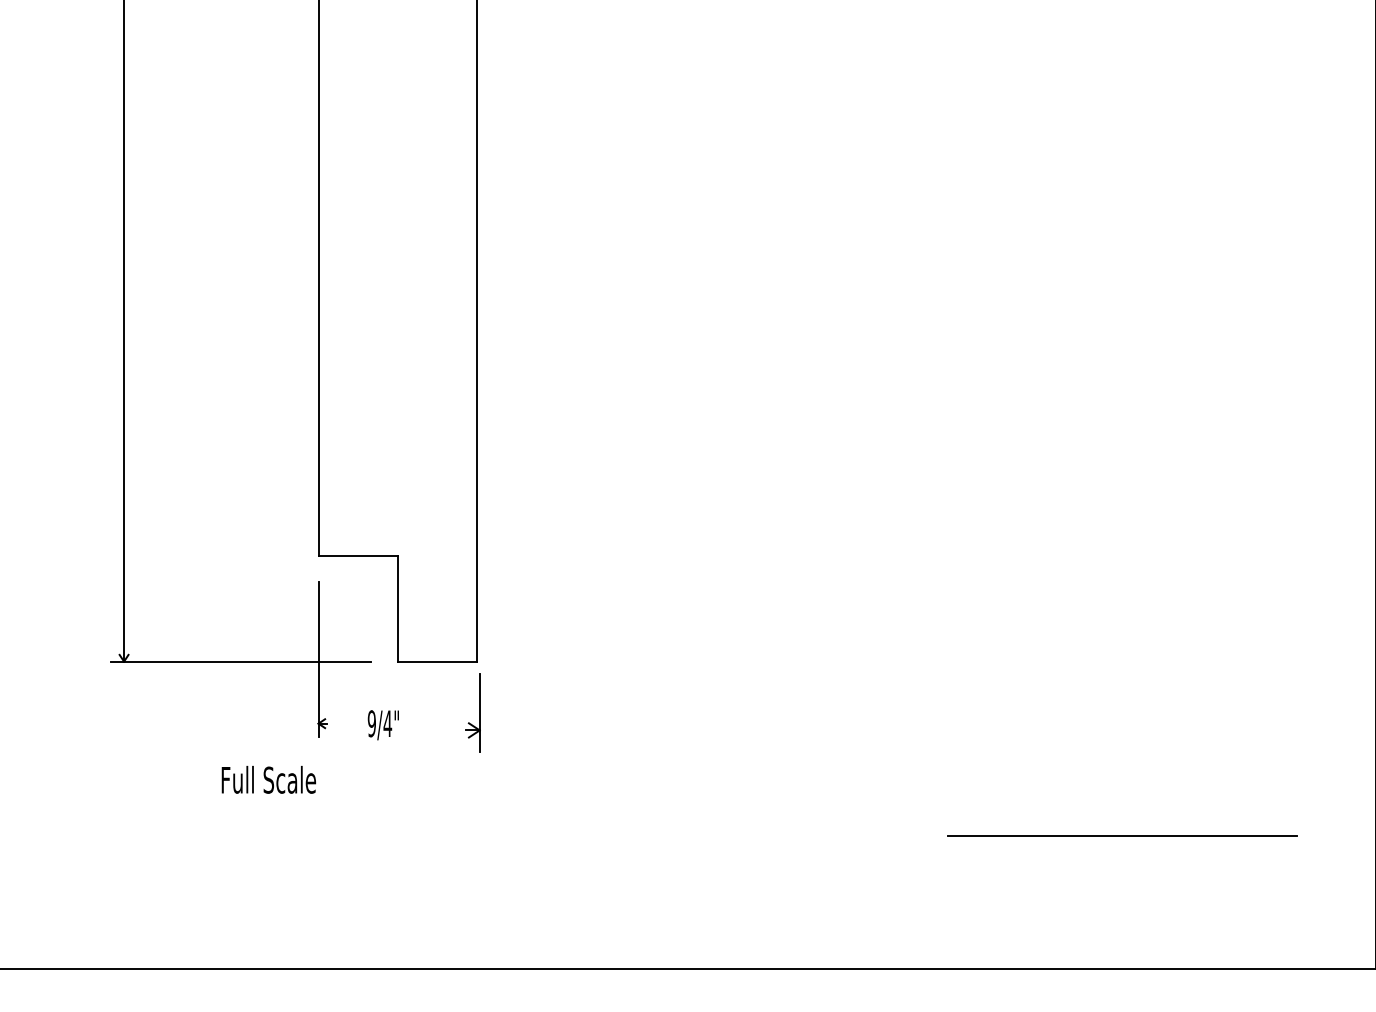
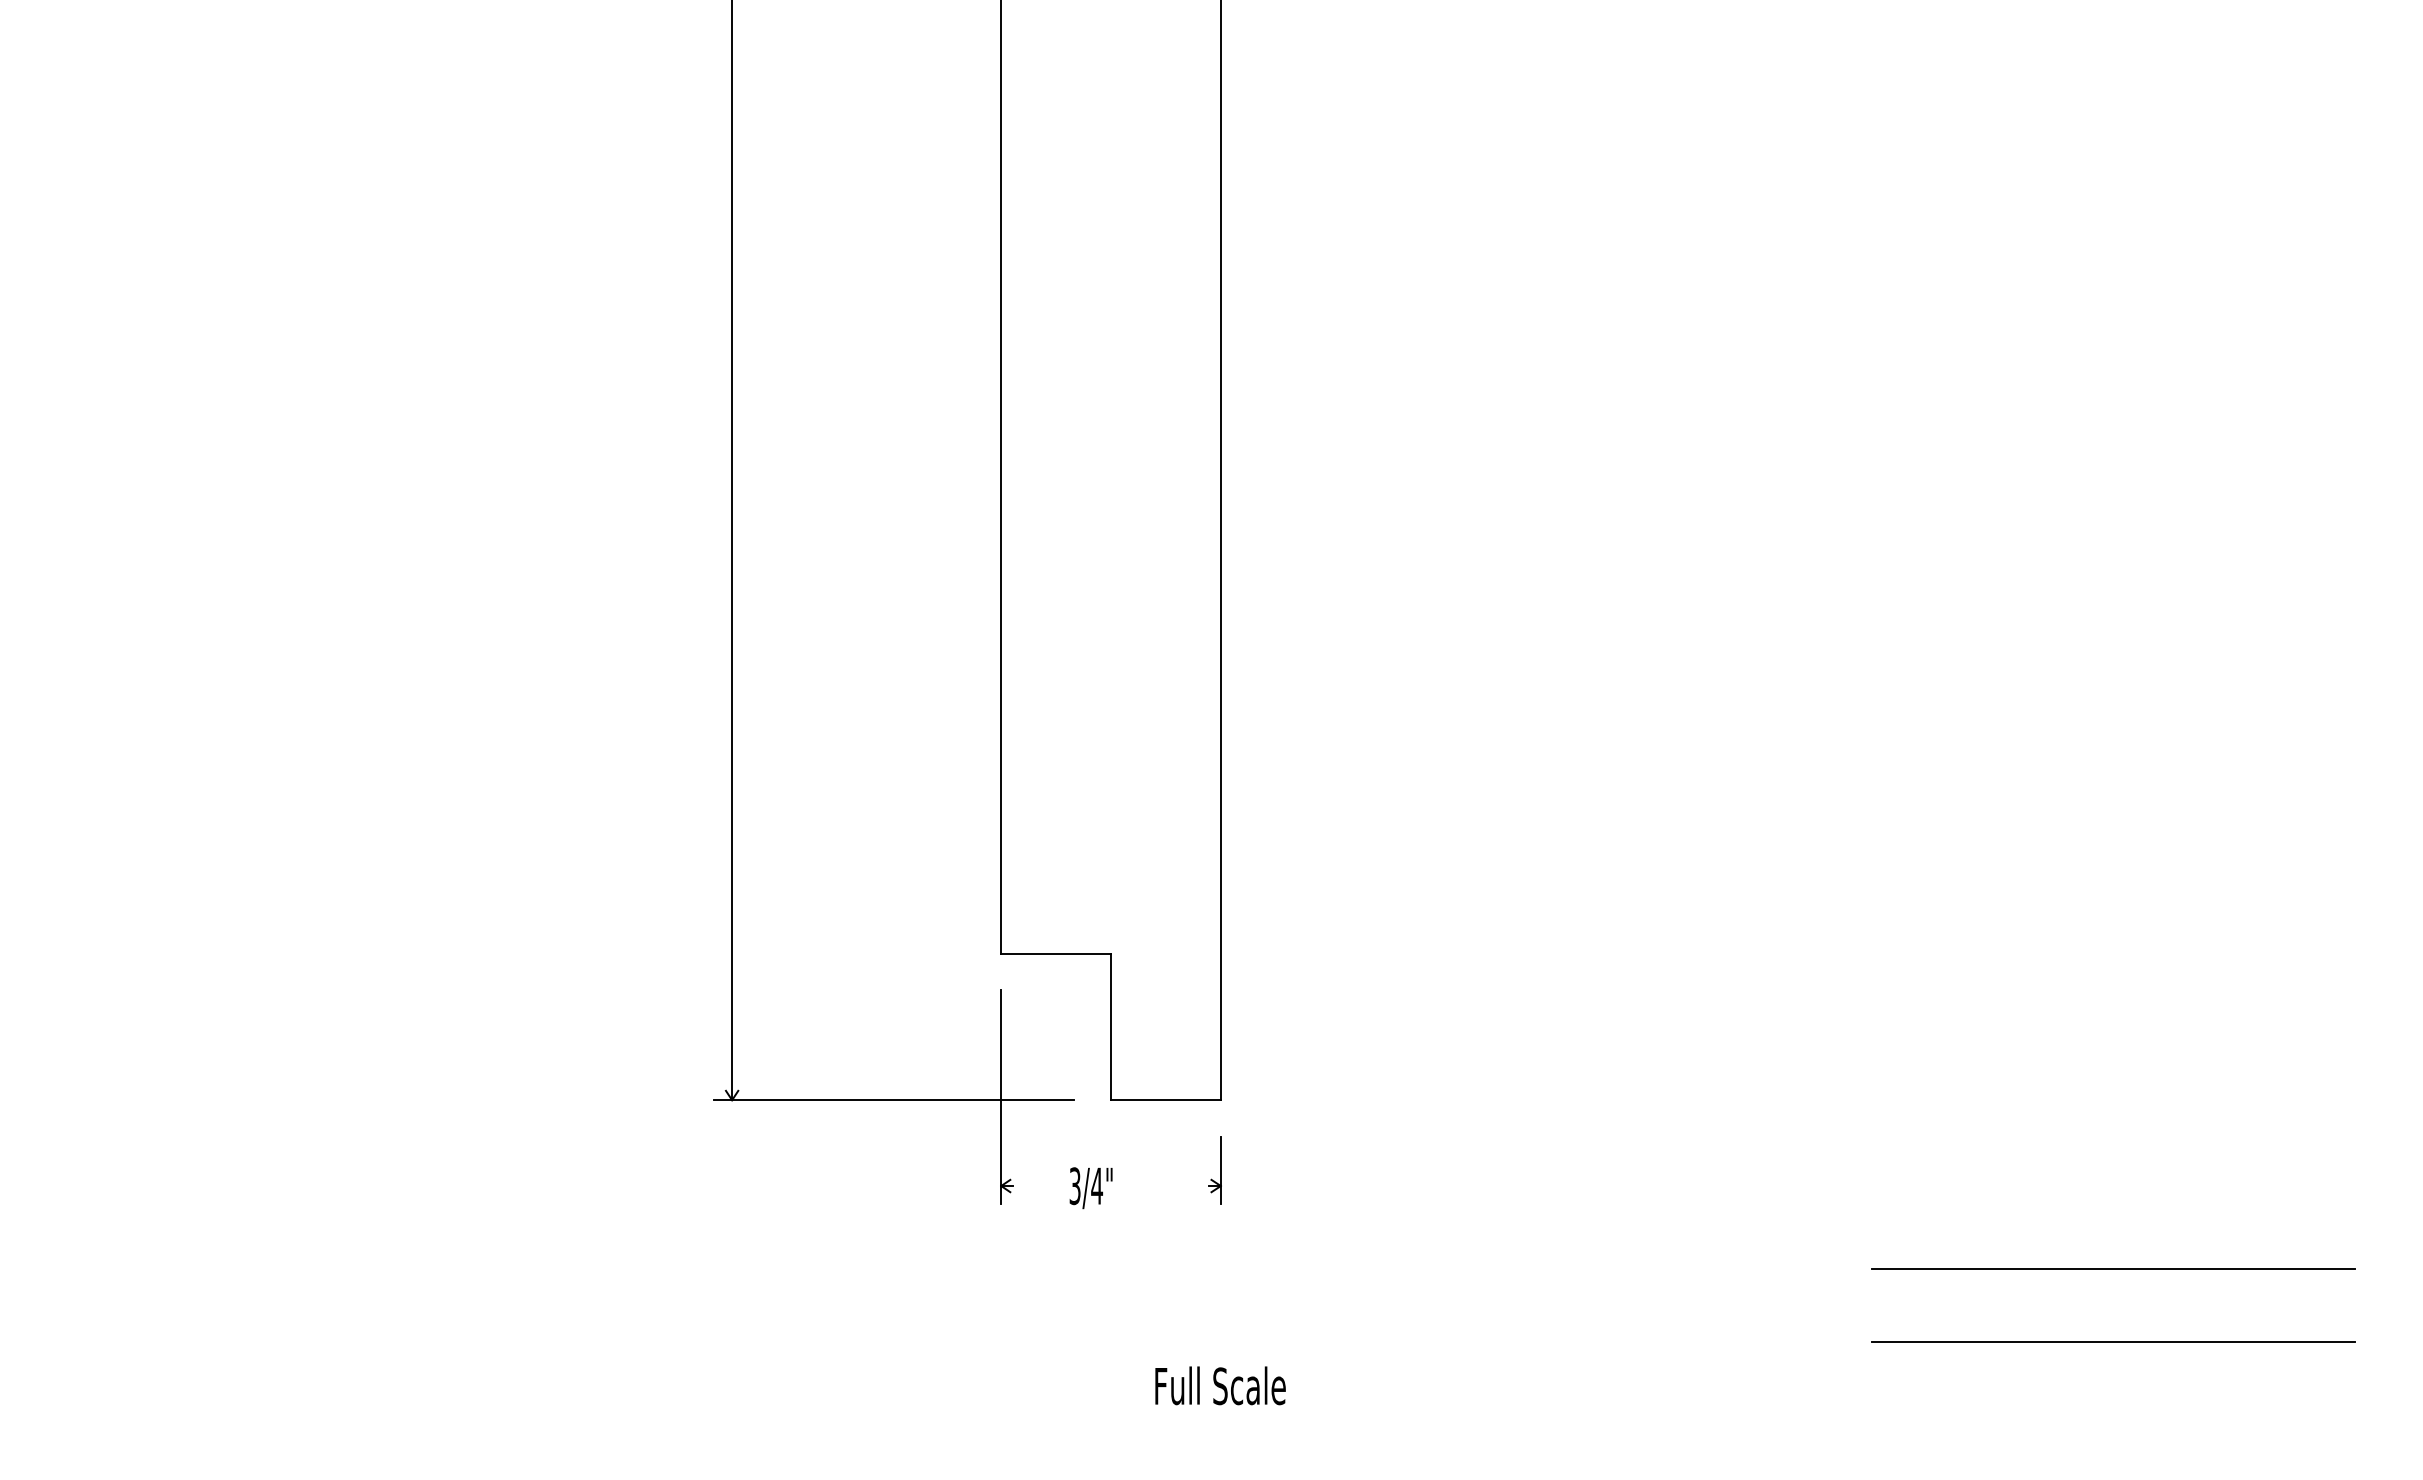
part: (472, 712) -> (1214, 1170), size x0.62
text: (371, 723) -> (1074, 1185), 9/4" -> 3/4"
text: (268, 779) -> (1220, 1385), moved
line: (1121, 783) -> (2112, 1268), added

